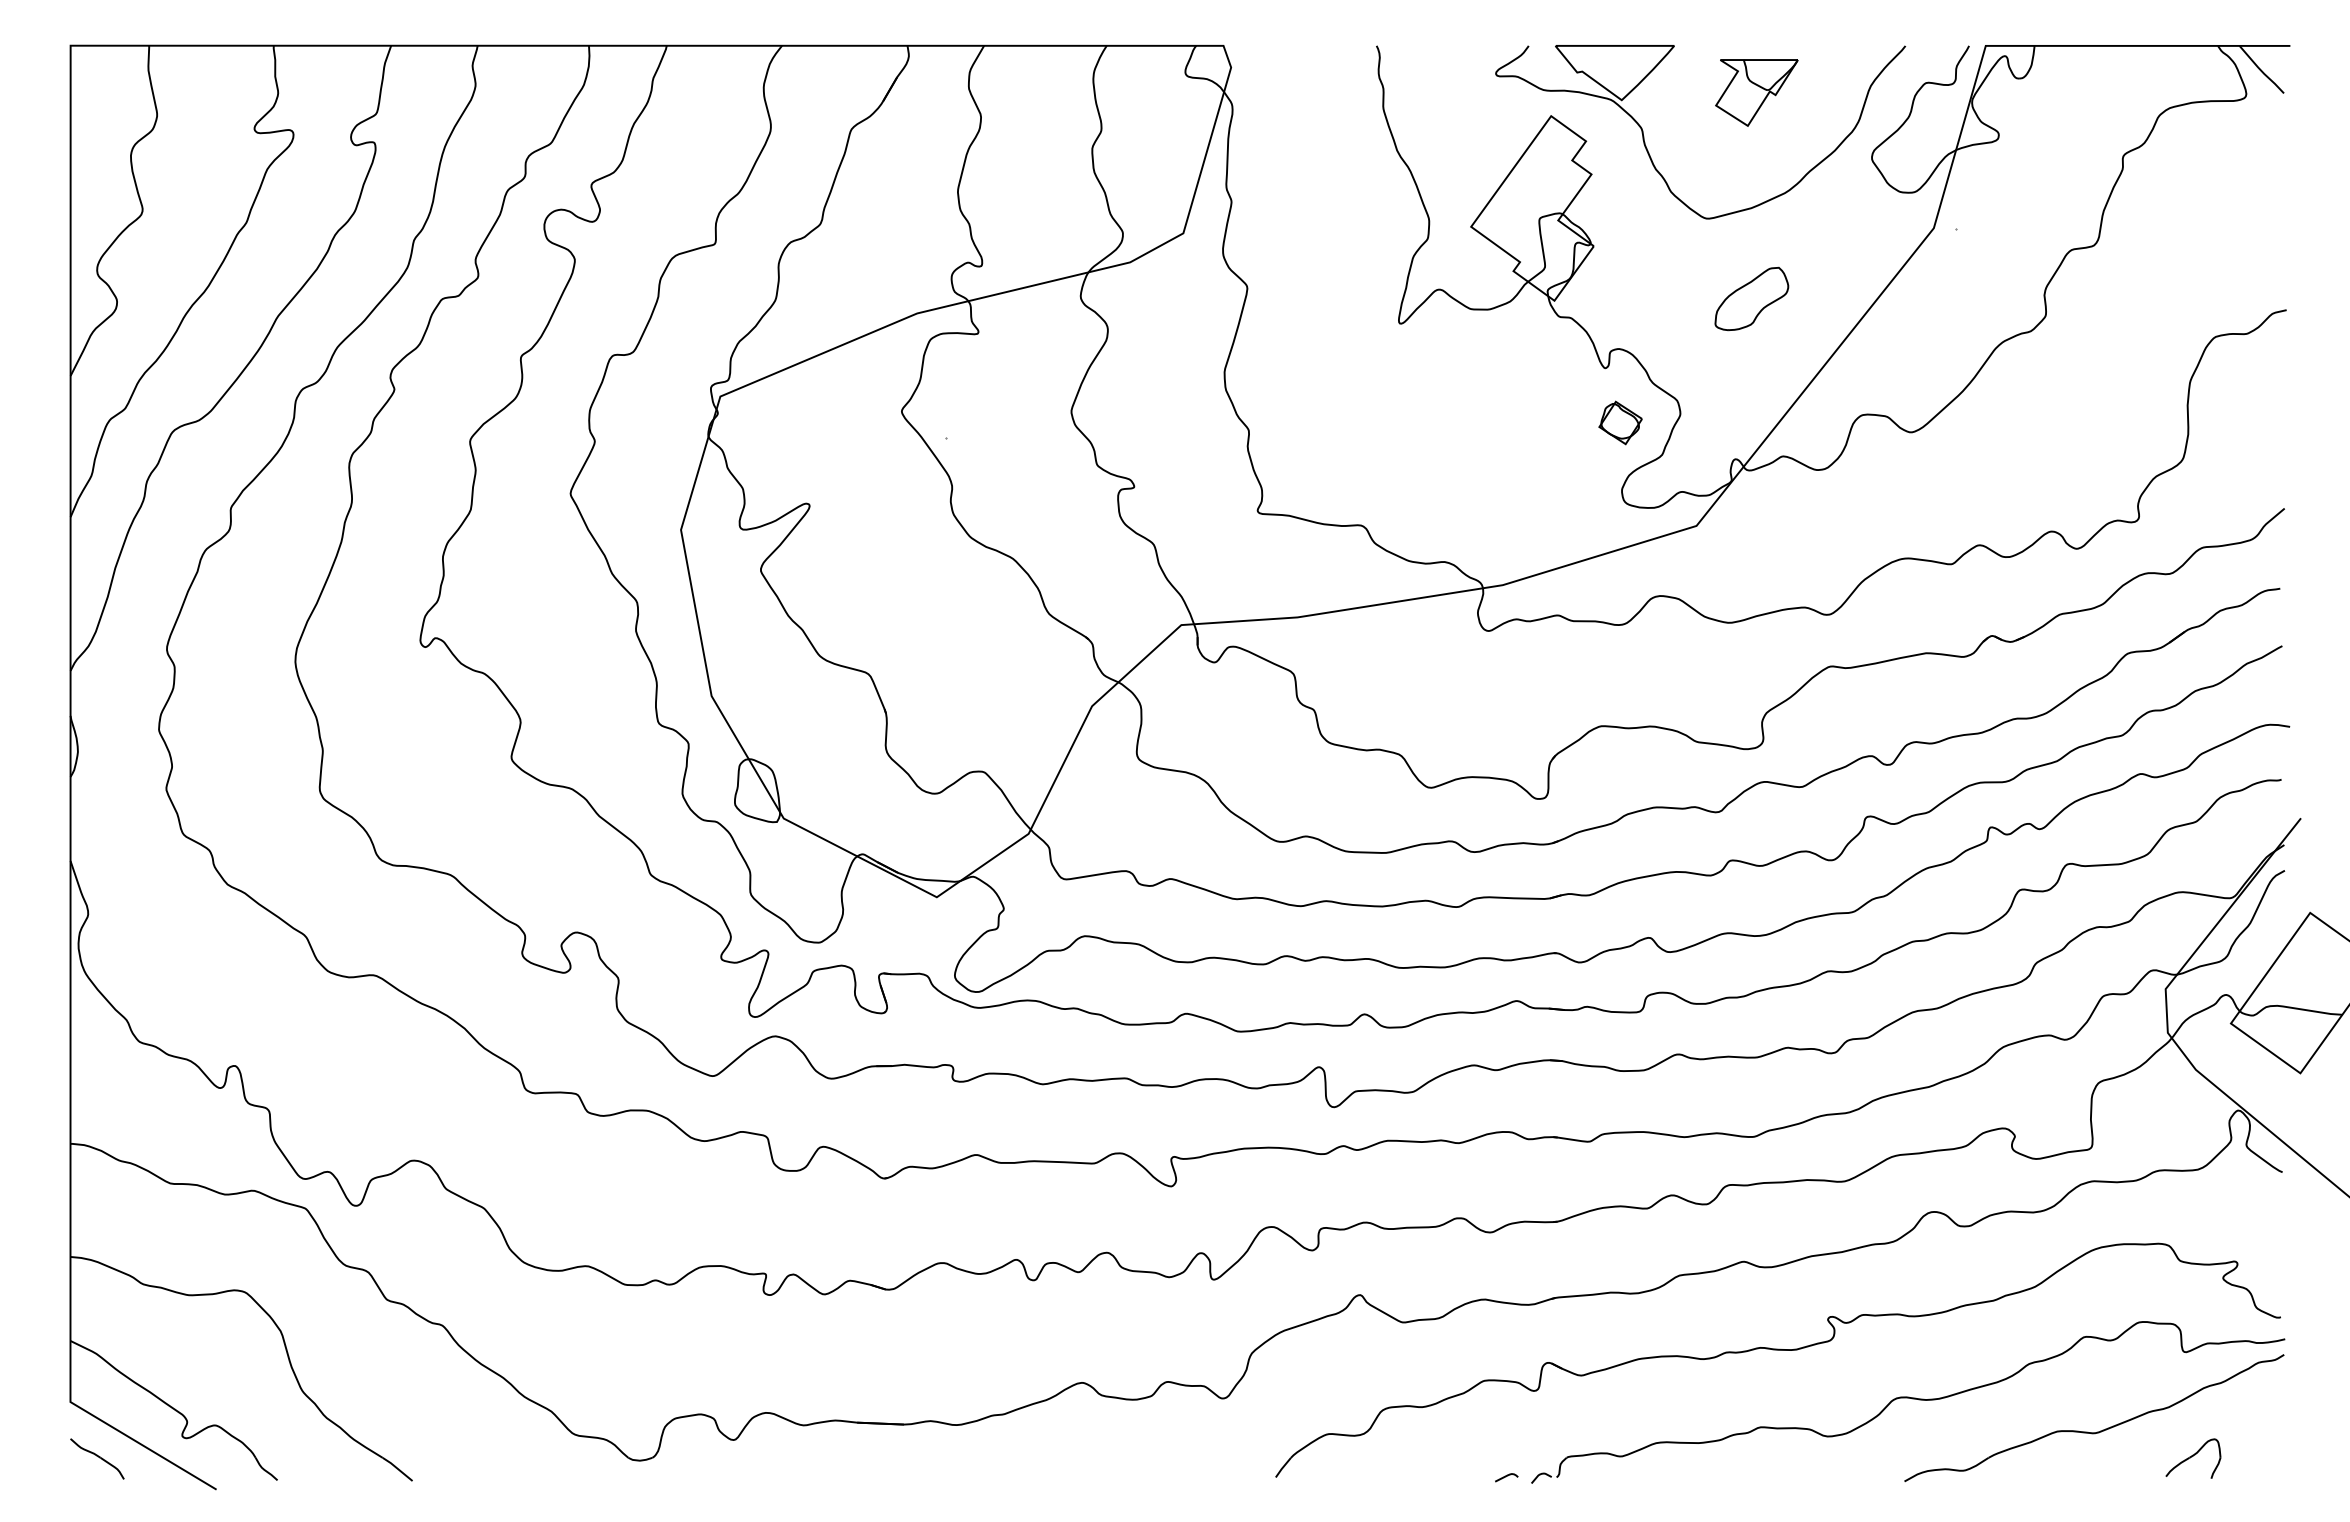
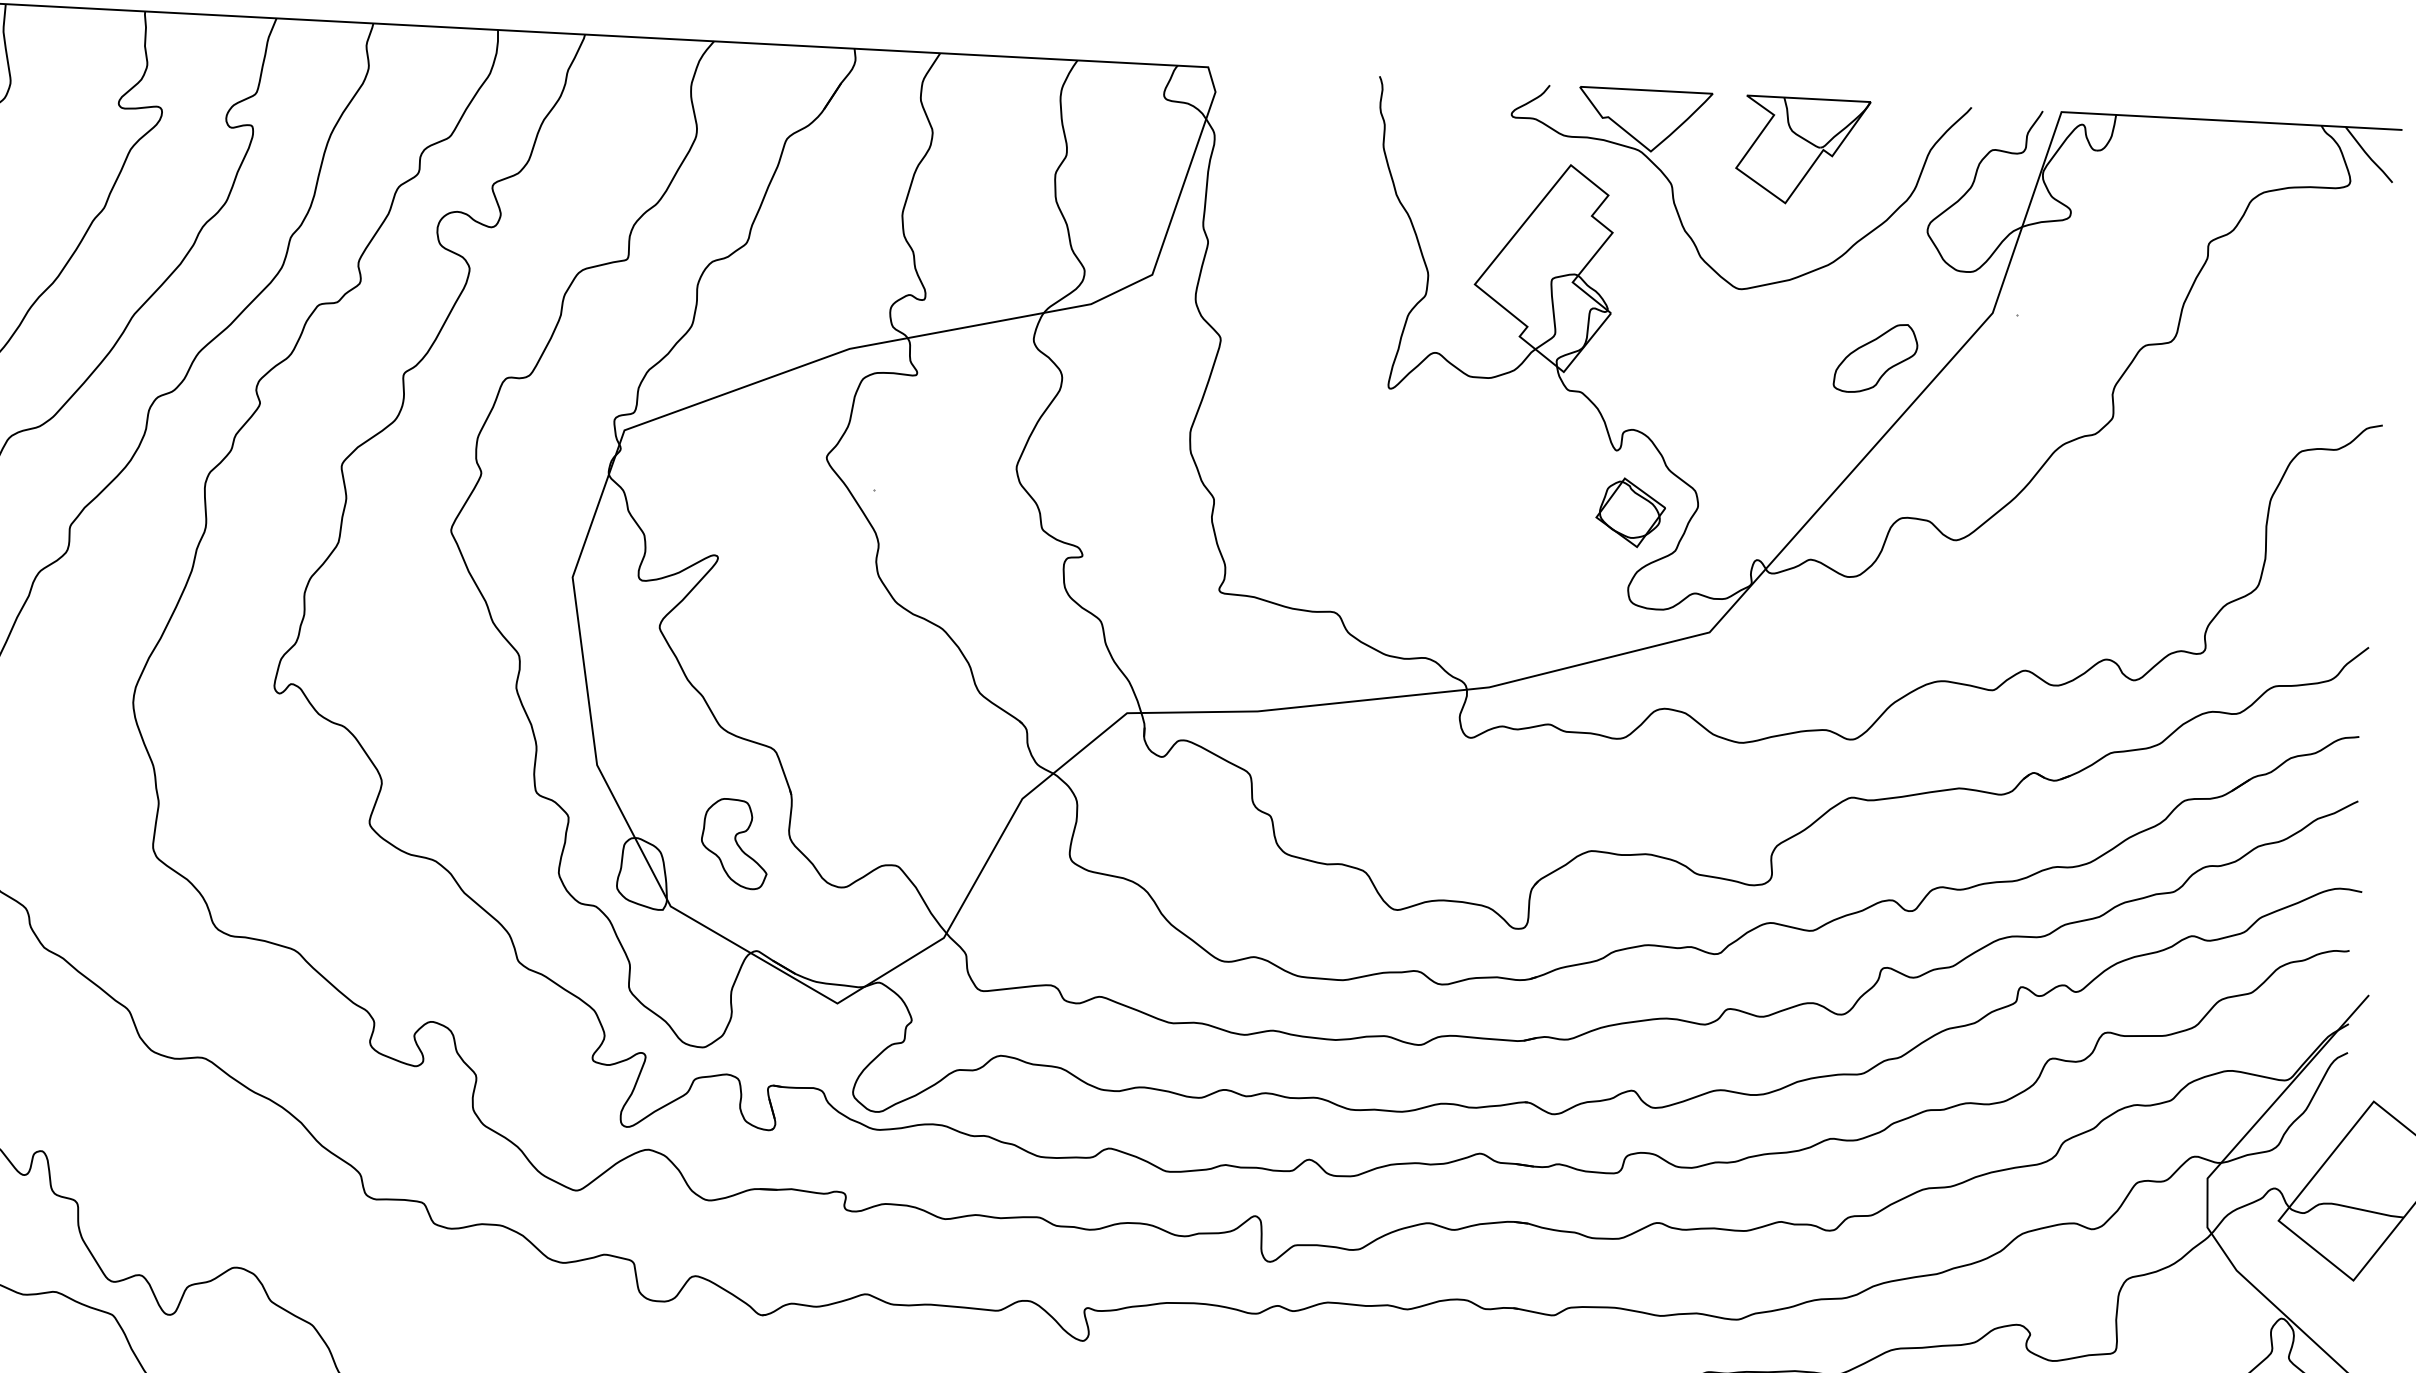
part: (1756, 92) -> (1802, 150), size x1.43
part: (1751, 298) -> (1875, 357), moved
part: (1620, 422) -> (1630, 512), size x1.43
part: (837, 759) -> (734, 843), added

